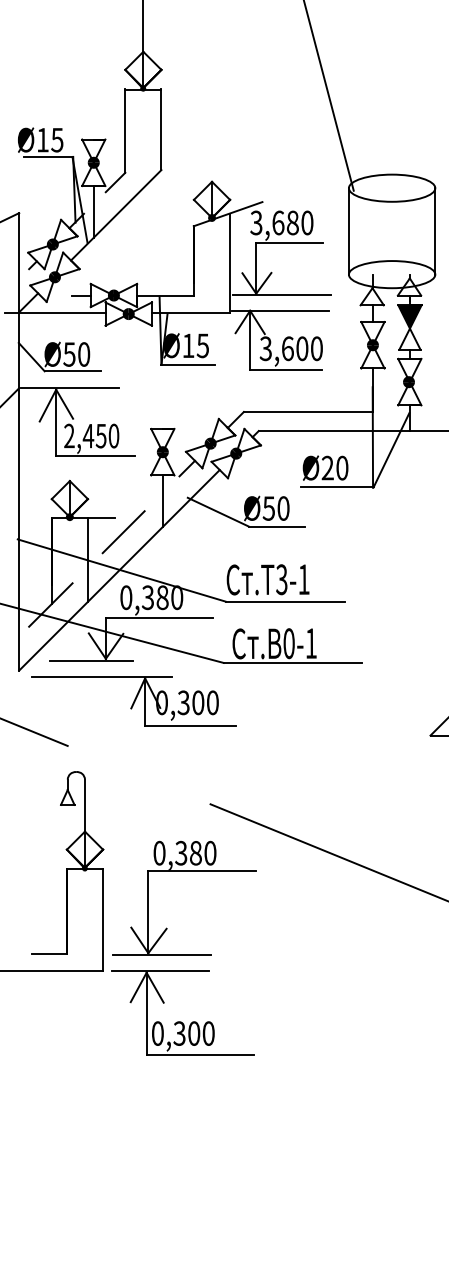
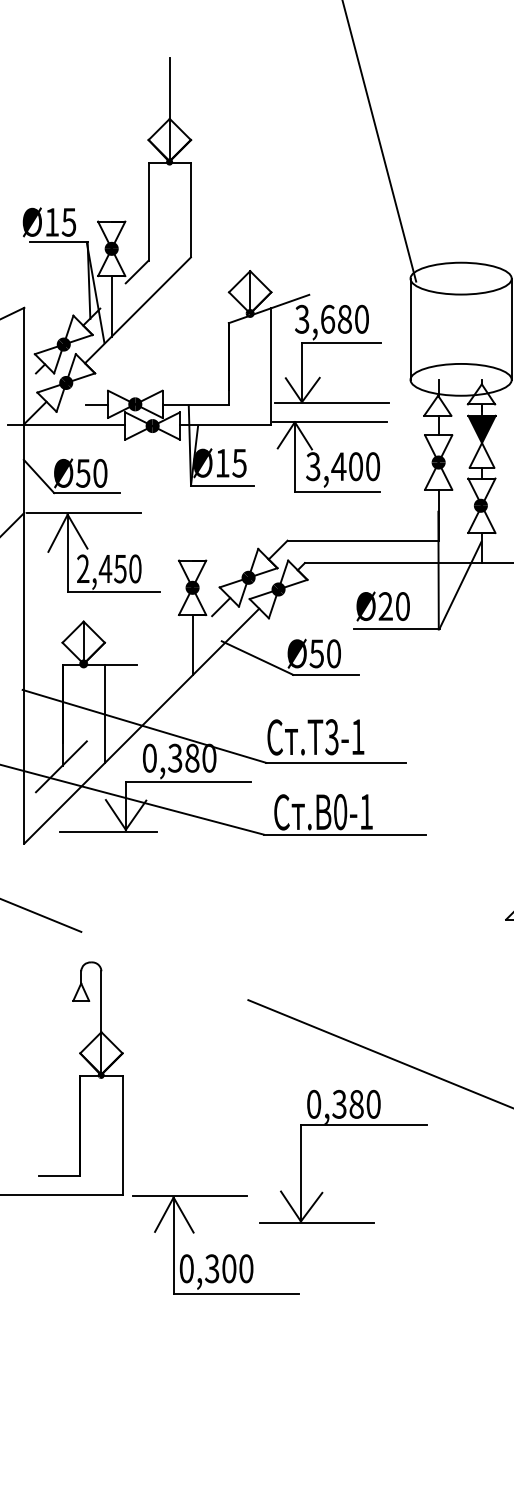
text: (287, 348) -> (338, 466), 3,600 -> 3,400
line: (123, 532) -> (146, 681), removed
part: (133, 701) -> (158, 879), removed
part: (184, 871) -> (343, 1125), moved

